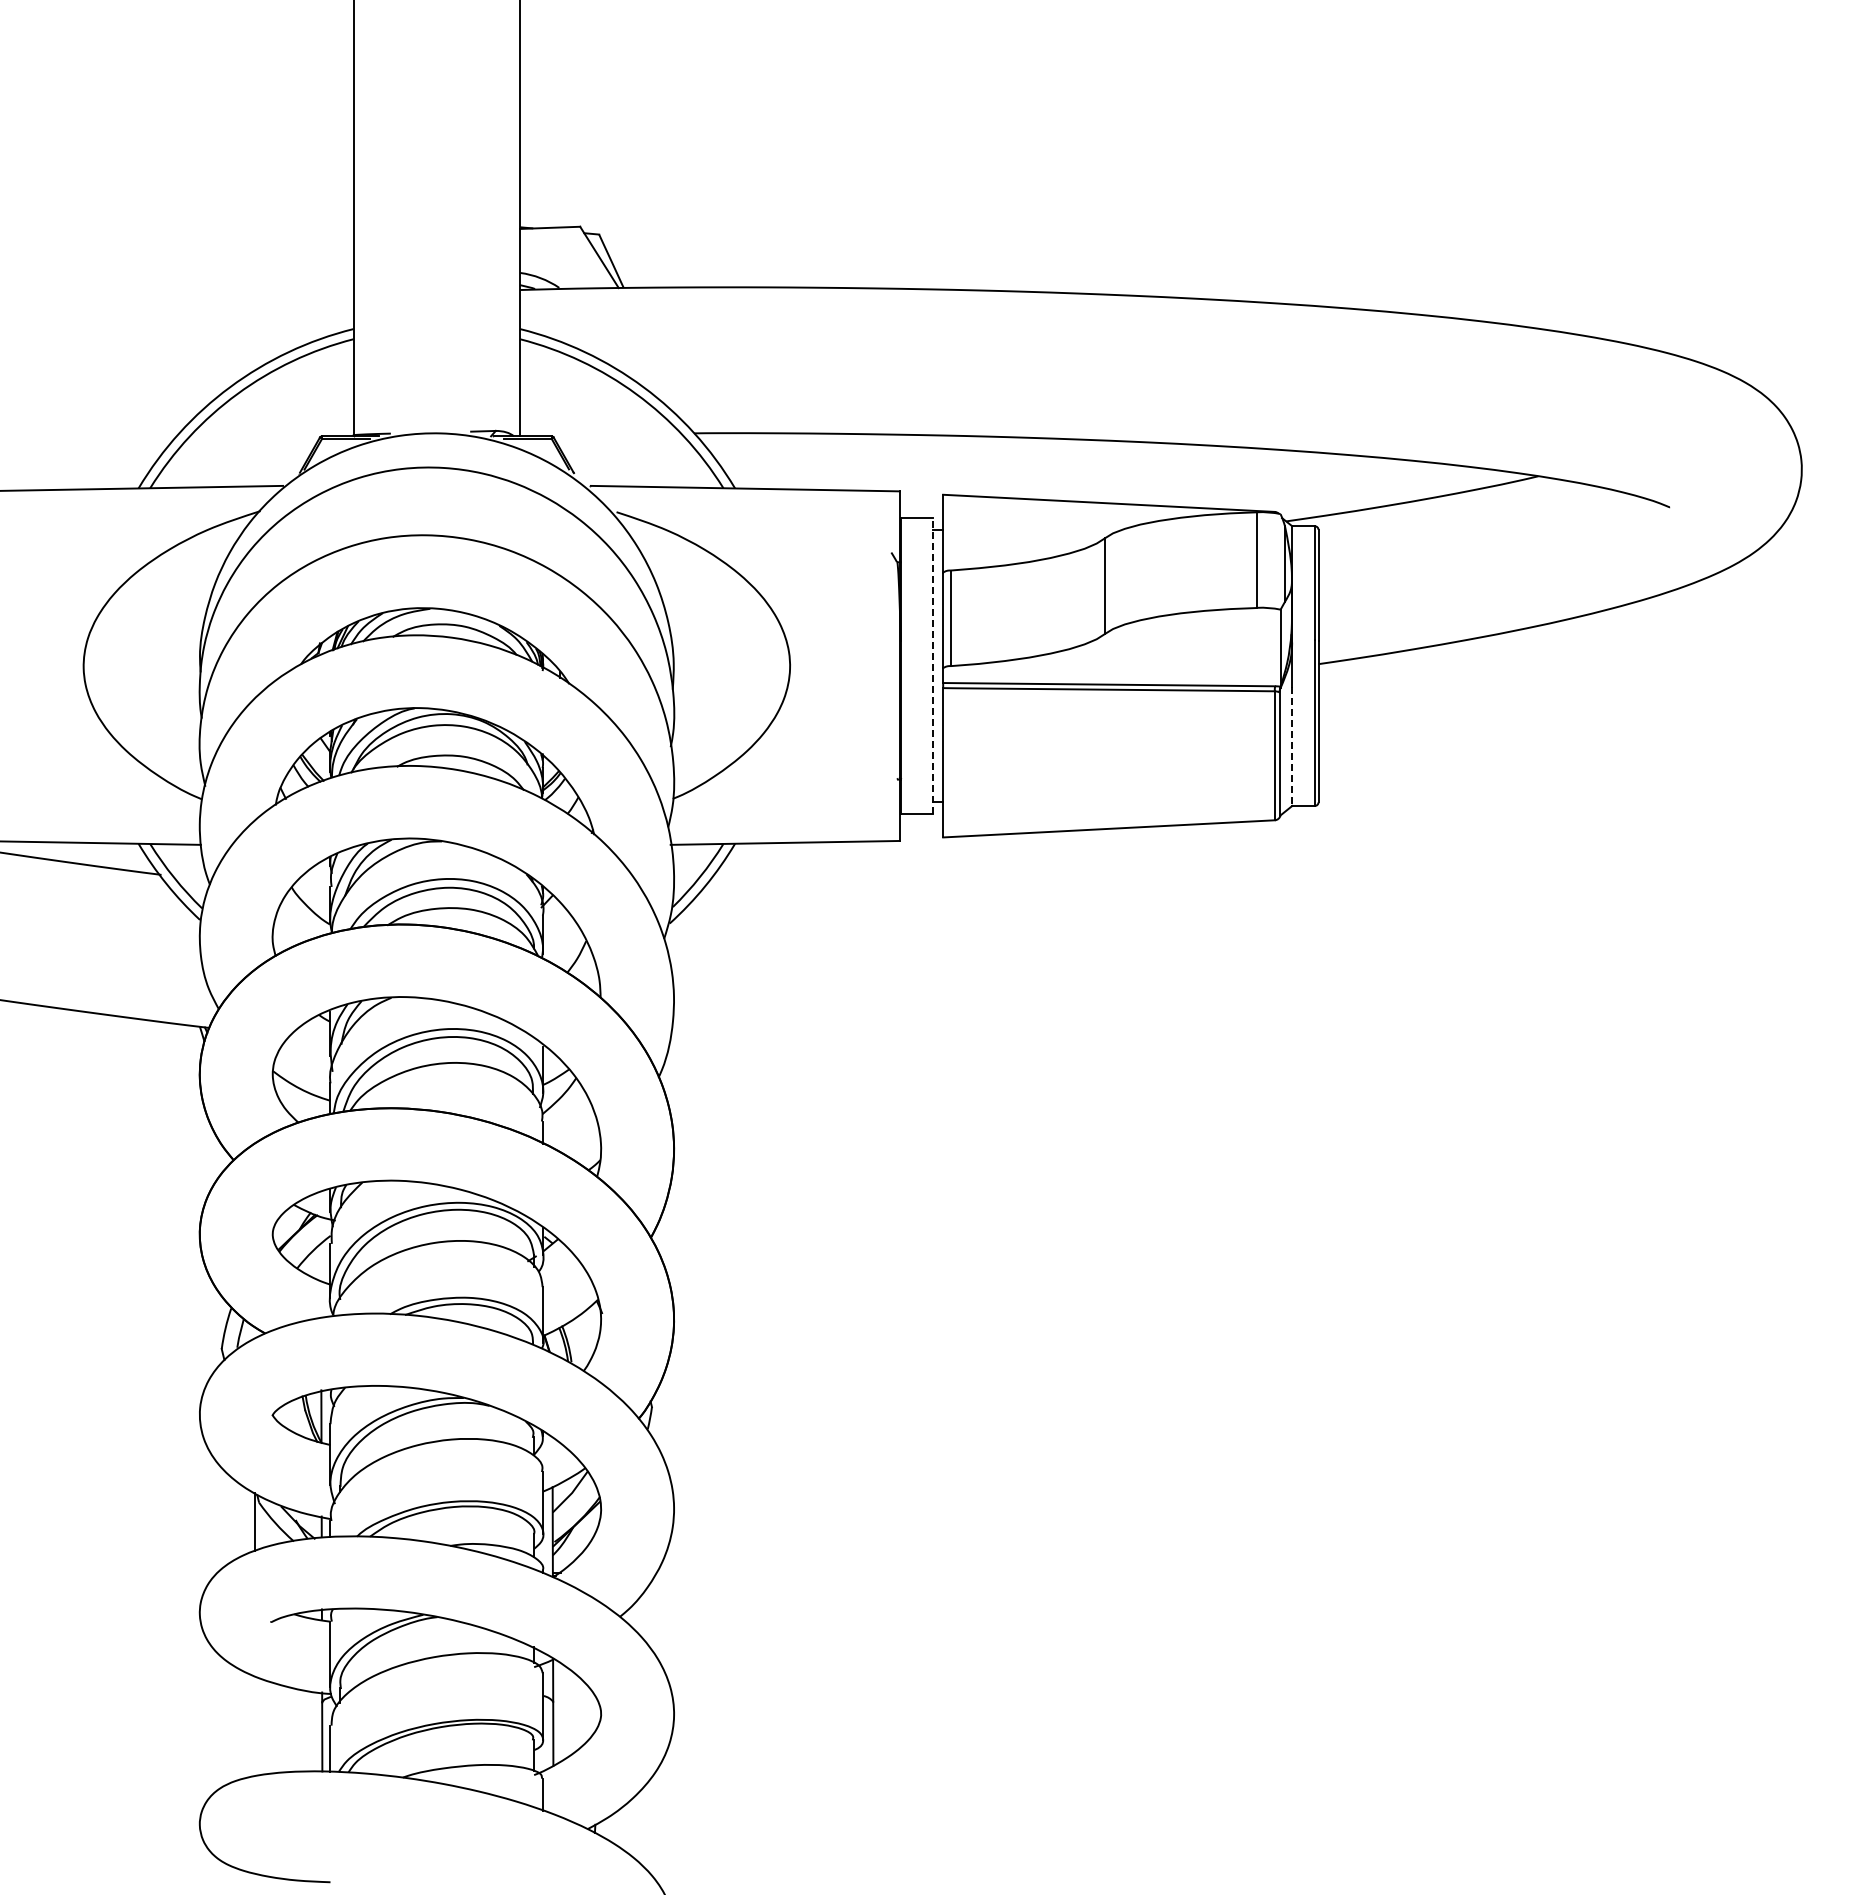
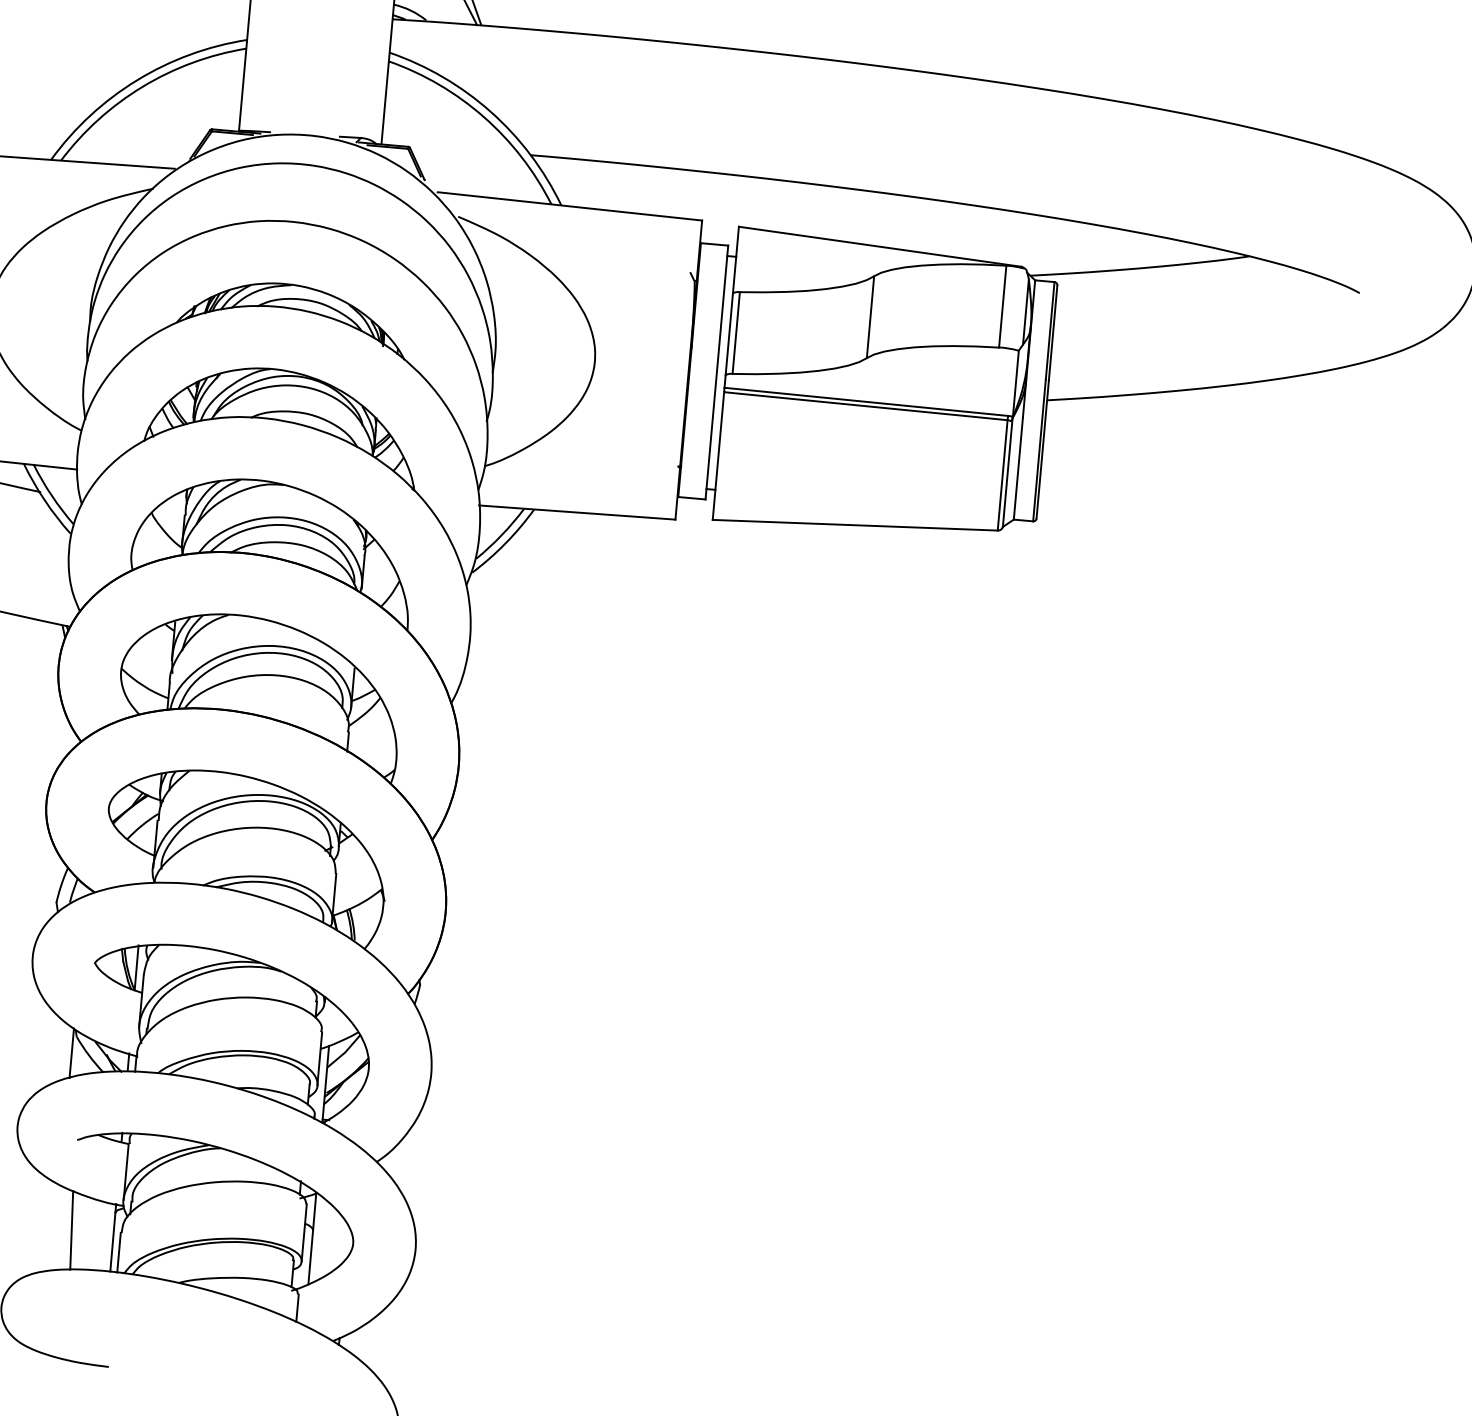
line: (932, 665) -> (716, 372), dashed -> solid
line: (1292, 746) -> (1018, 468), dashed -> solid
line: (272, 1727) -> (71, 1230), added

